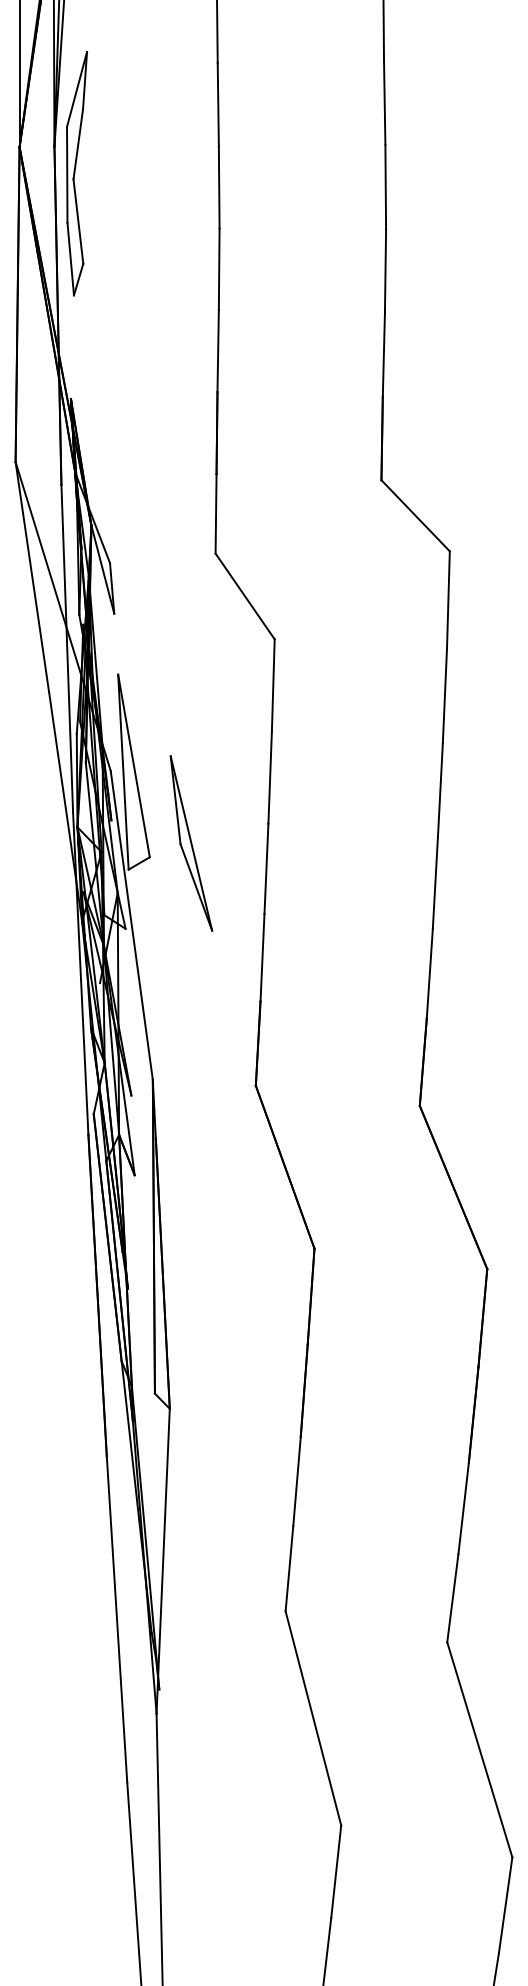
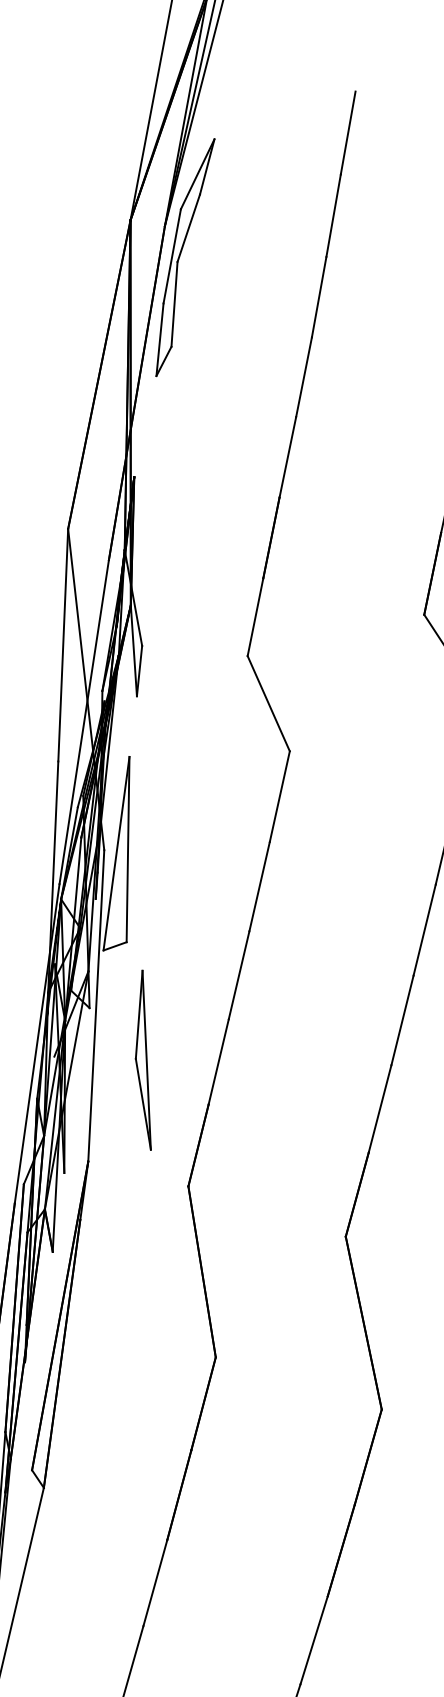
part: (191, 843) -> (146, 1060), moved

